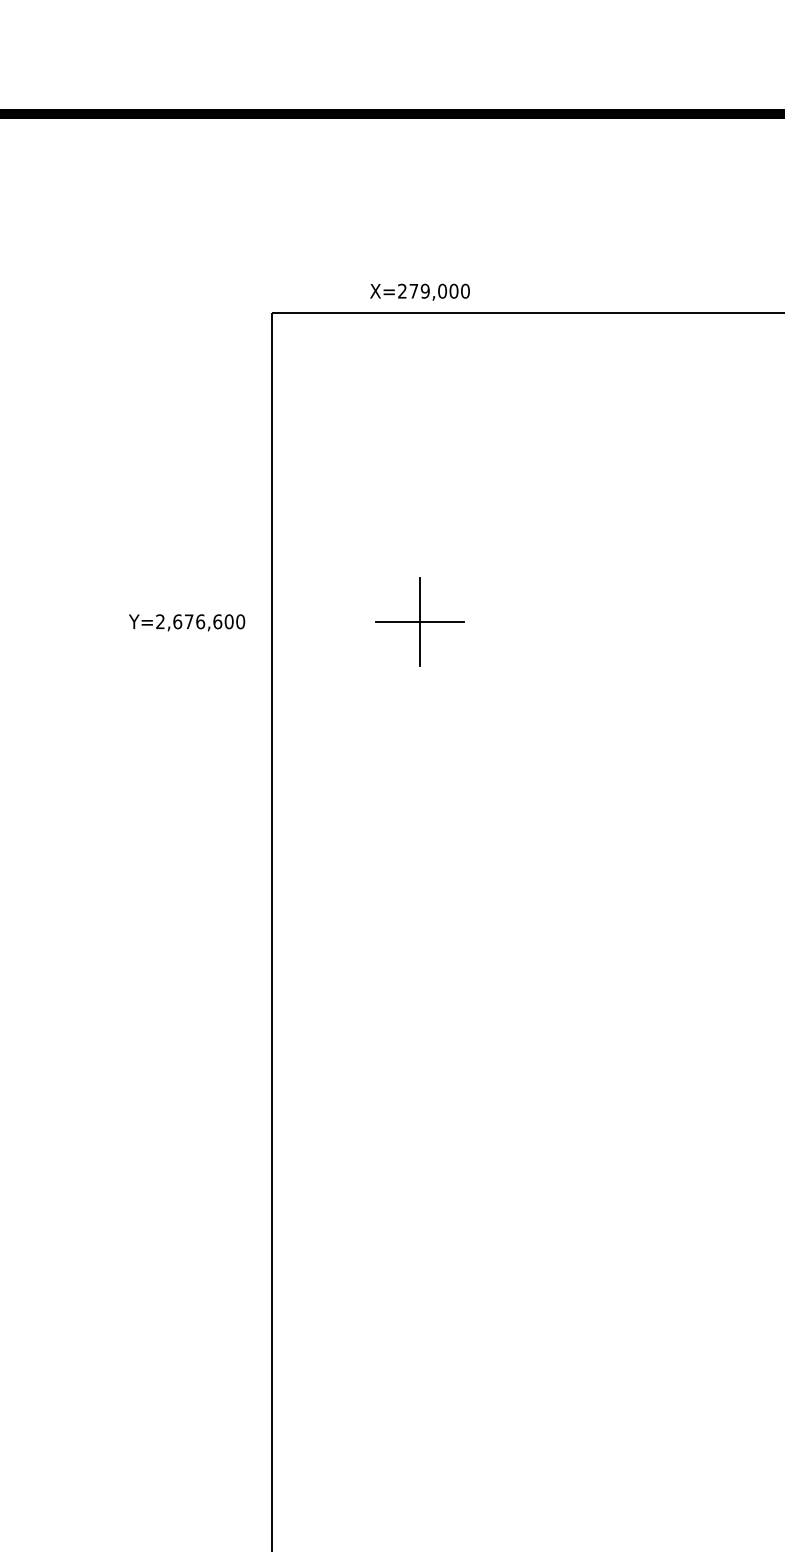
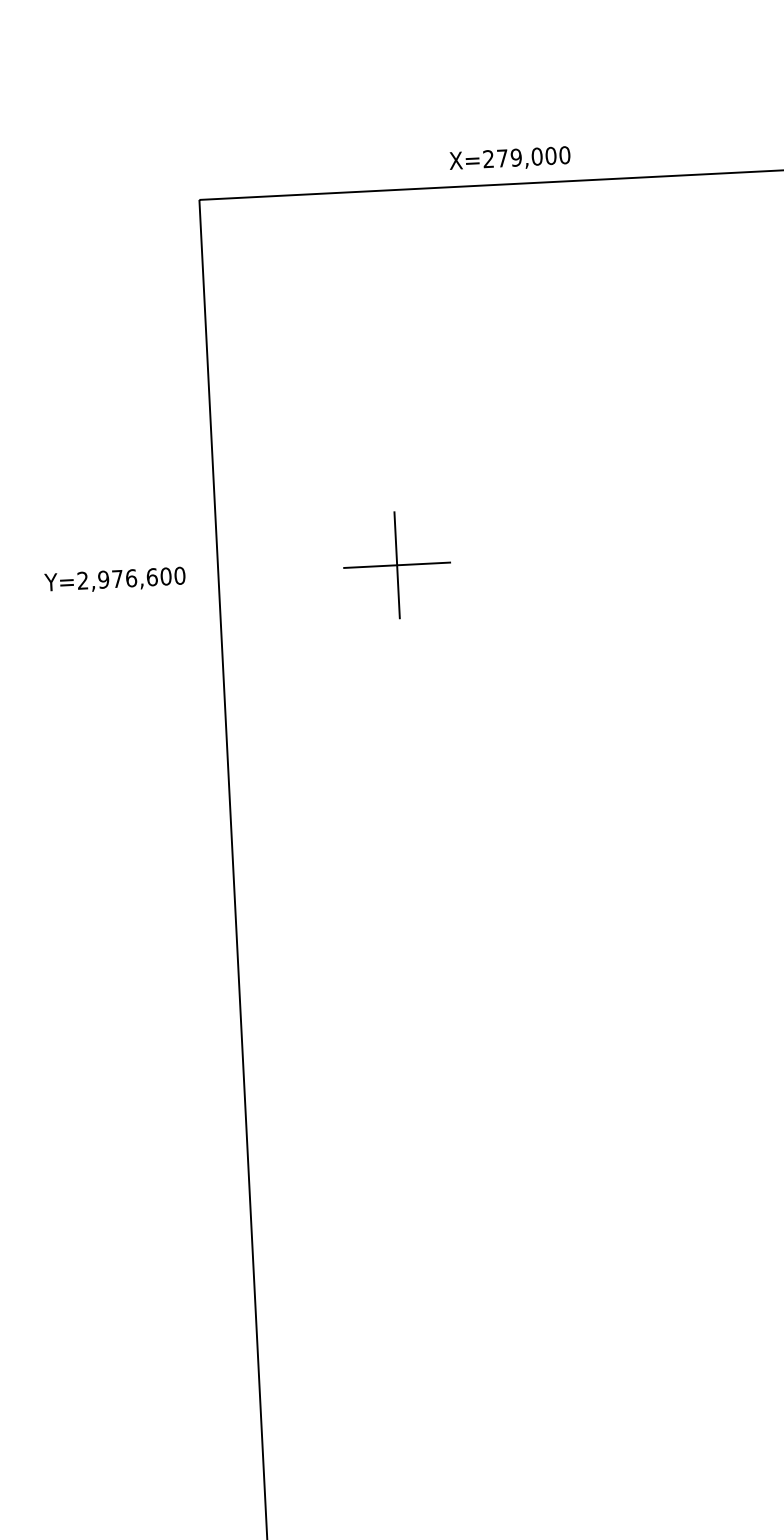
text: (419, 291) -> (509, 158), moved
text: (177, 621) -> (103, 579), Y=2,676,600 -> Y=2,976,600

